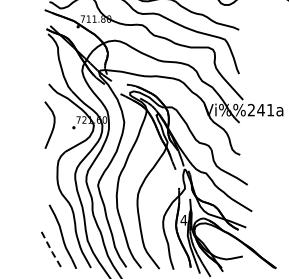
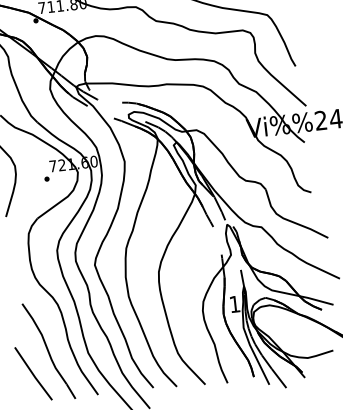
text: (183, 220) -> (234, 304), 4 -> 1
line: (51, 250) -> (33, 374), dashed -> solid

